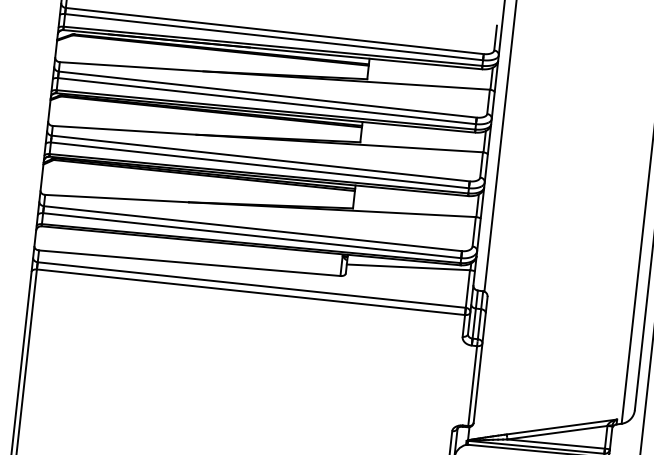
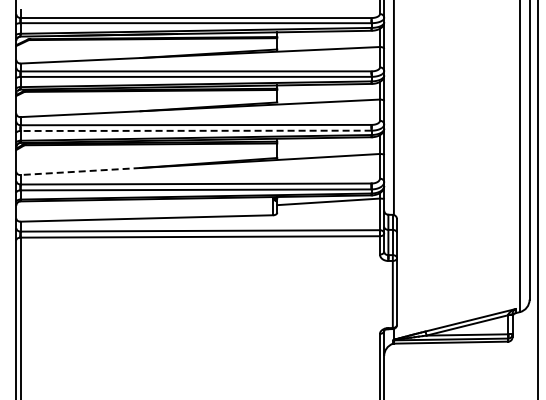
line: (260, 165) -> (196, 130), solid -> dashed
line: (116, 198) -> (80, 171), solid -> dashed

